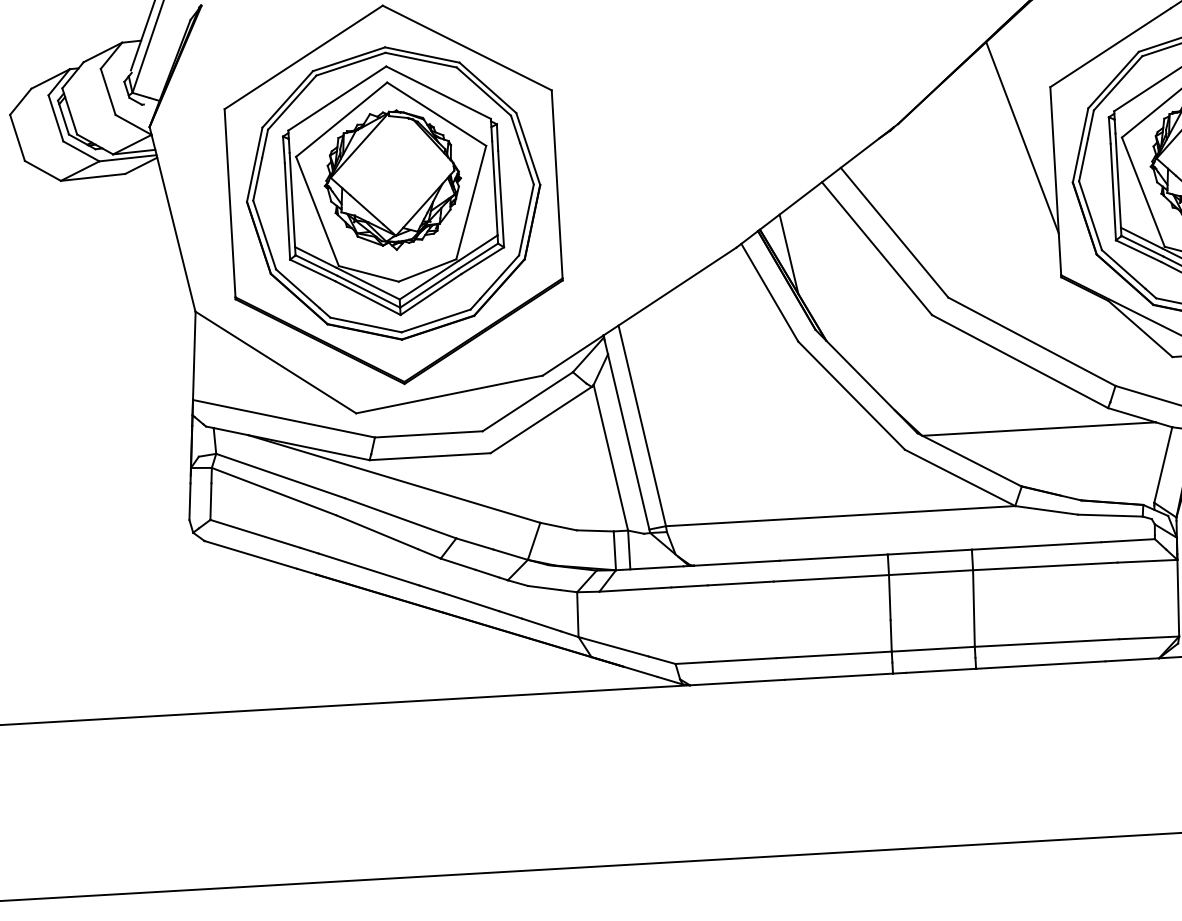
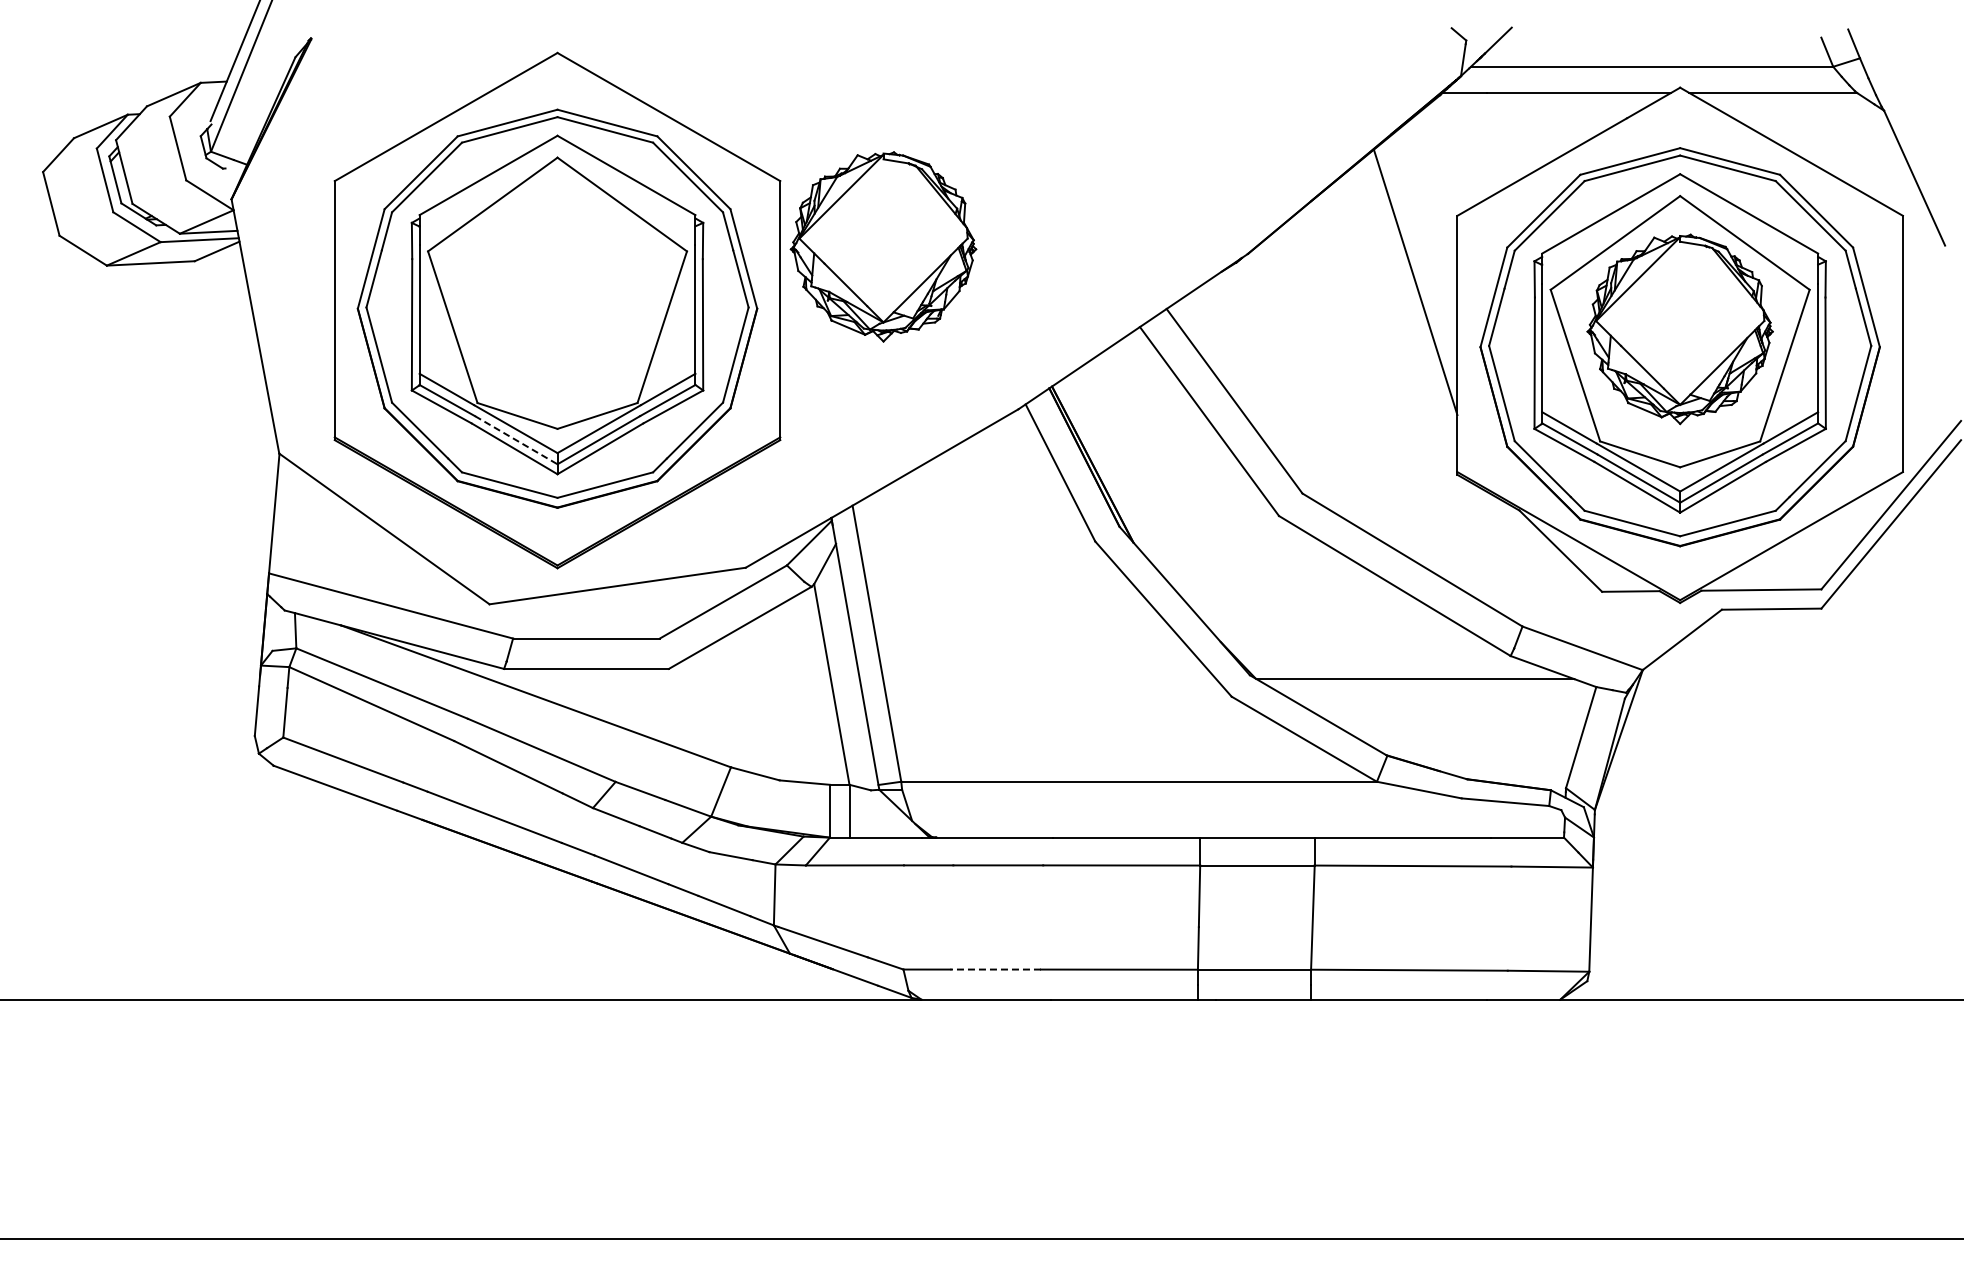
part: (392, 180) -> (883, 246), moved
line: (788, 253) -> (1089, 421), removed
line: (369, 291) -> (516, 440), solid -> dashed
line: (743, 660) -> (995, 969), solid -> dashed

